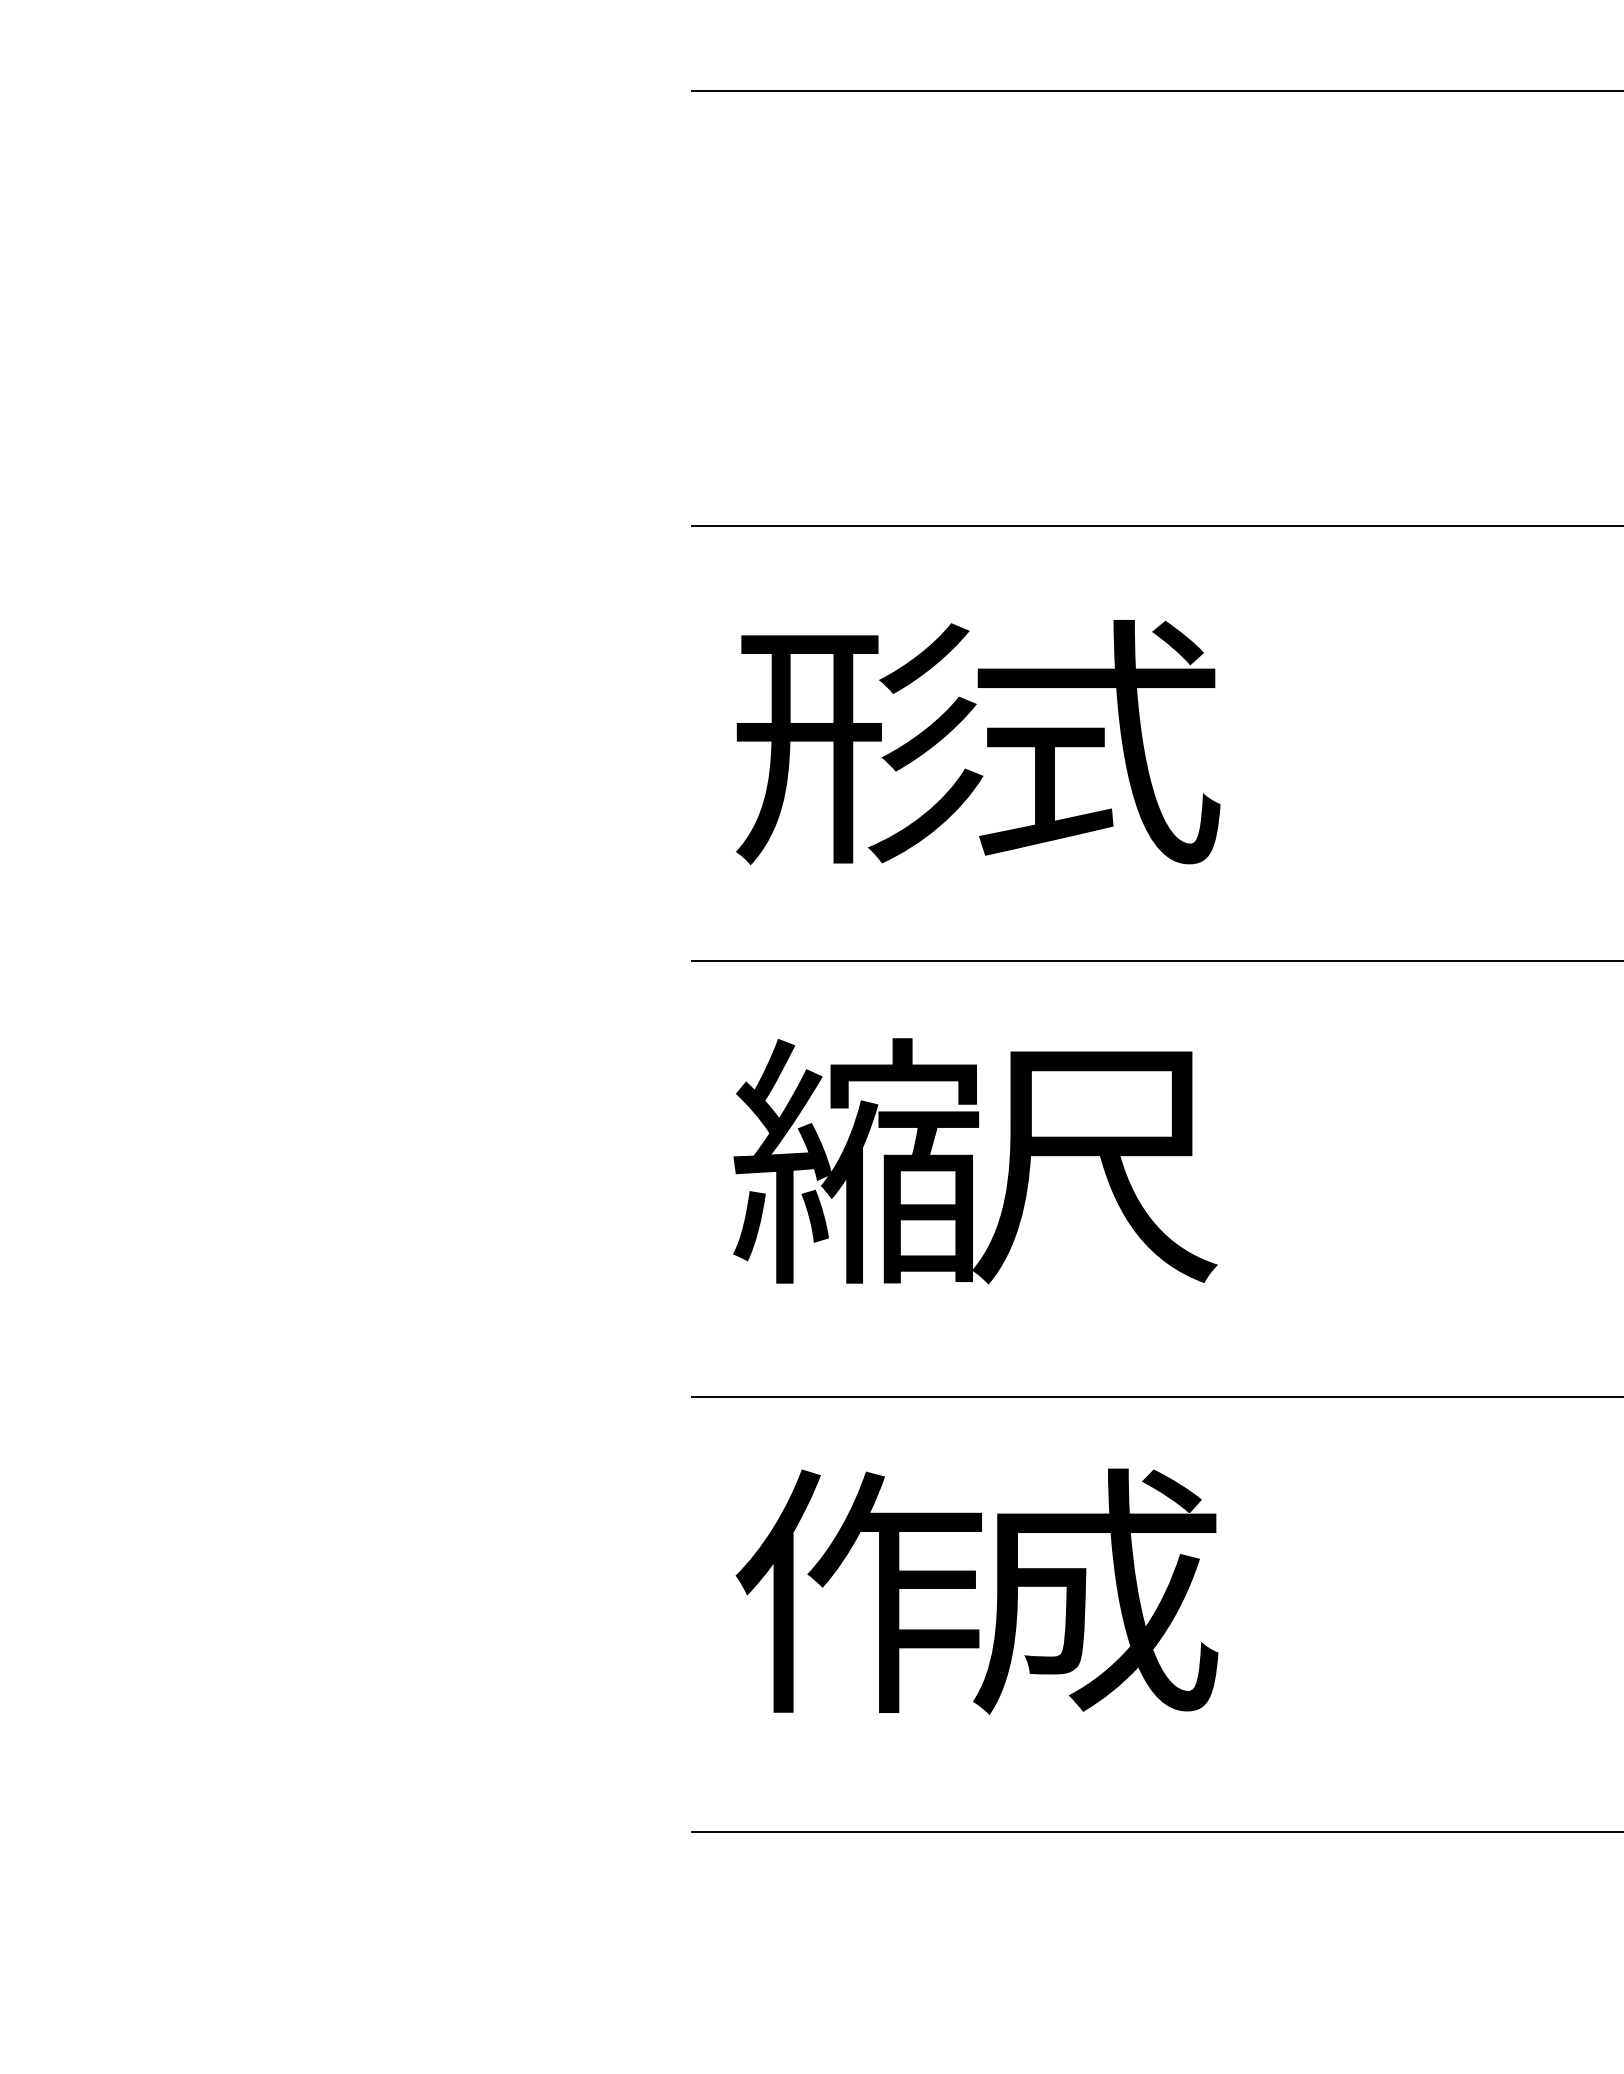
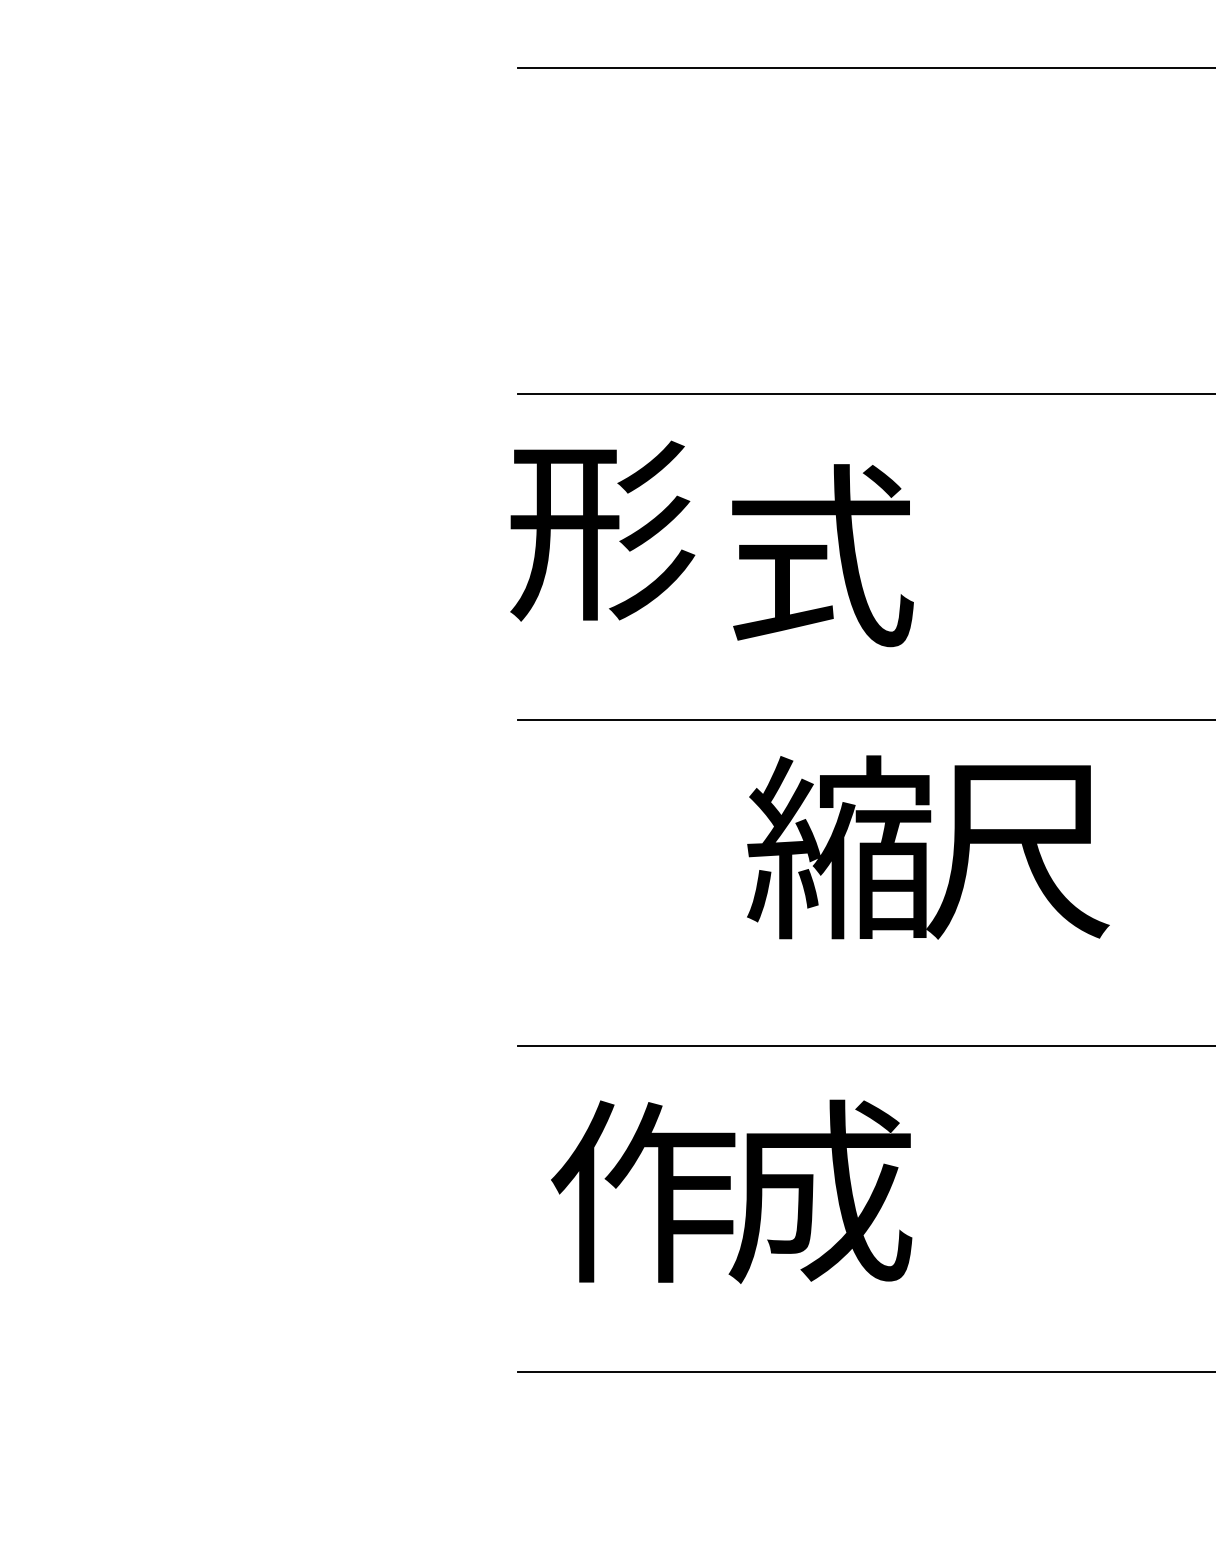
text: (859, 743) -> (602, 530), moved
text: (975, 1161) -> (928, 847), moved

